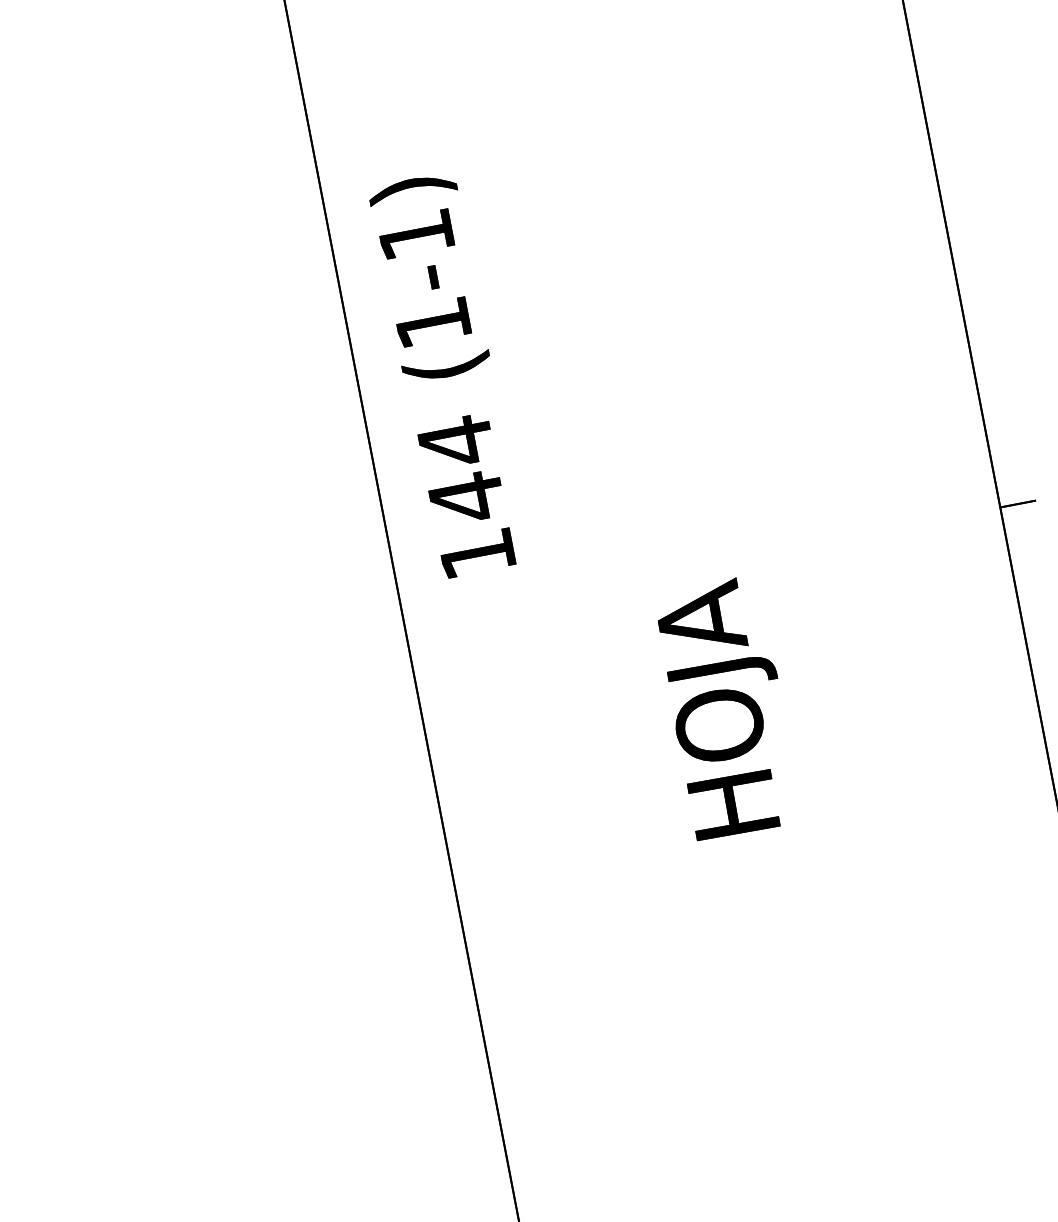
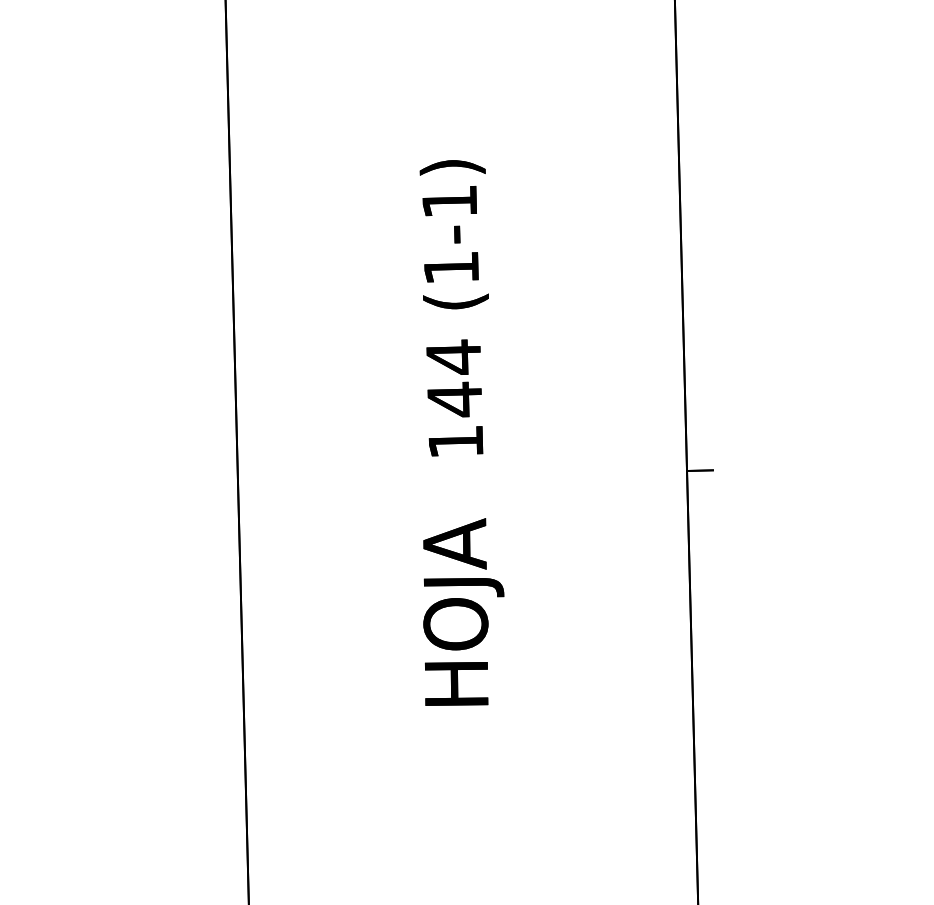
text: (444, 376) -> (453, 308), moved
text: (726, 706) -> (463, 611), moved

